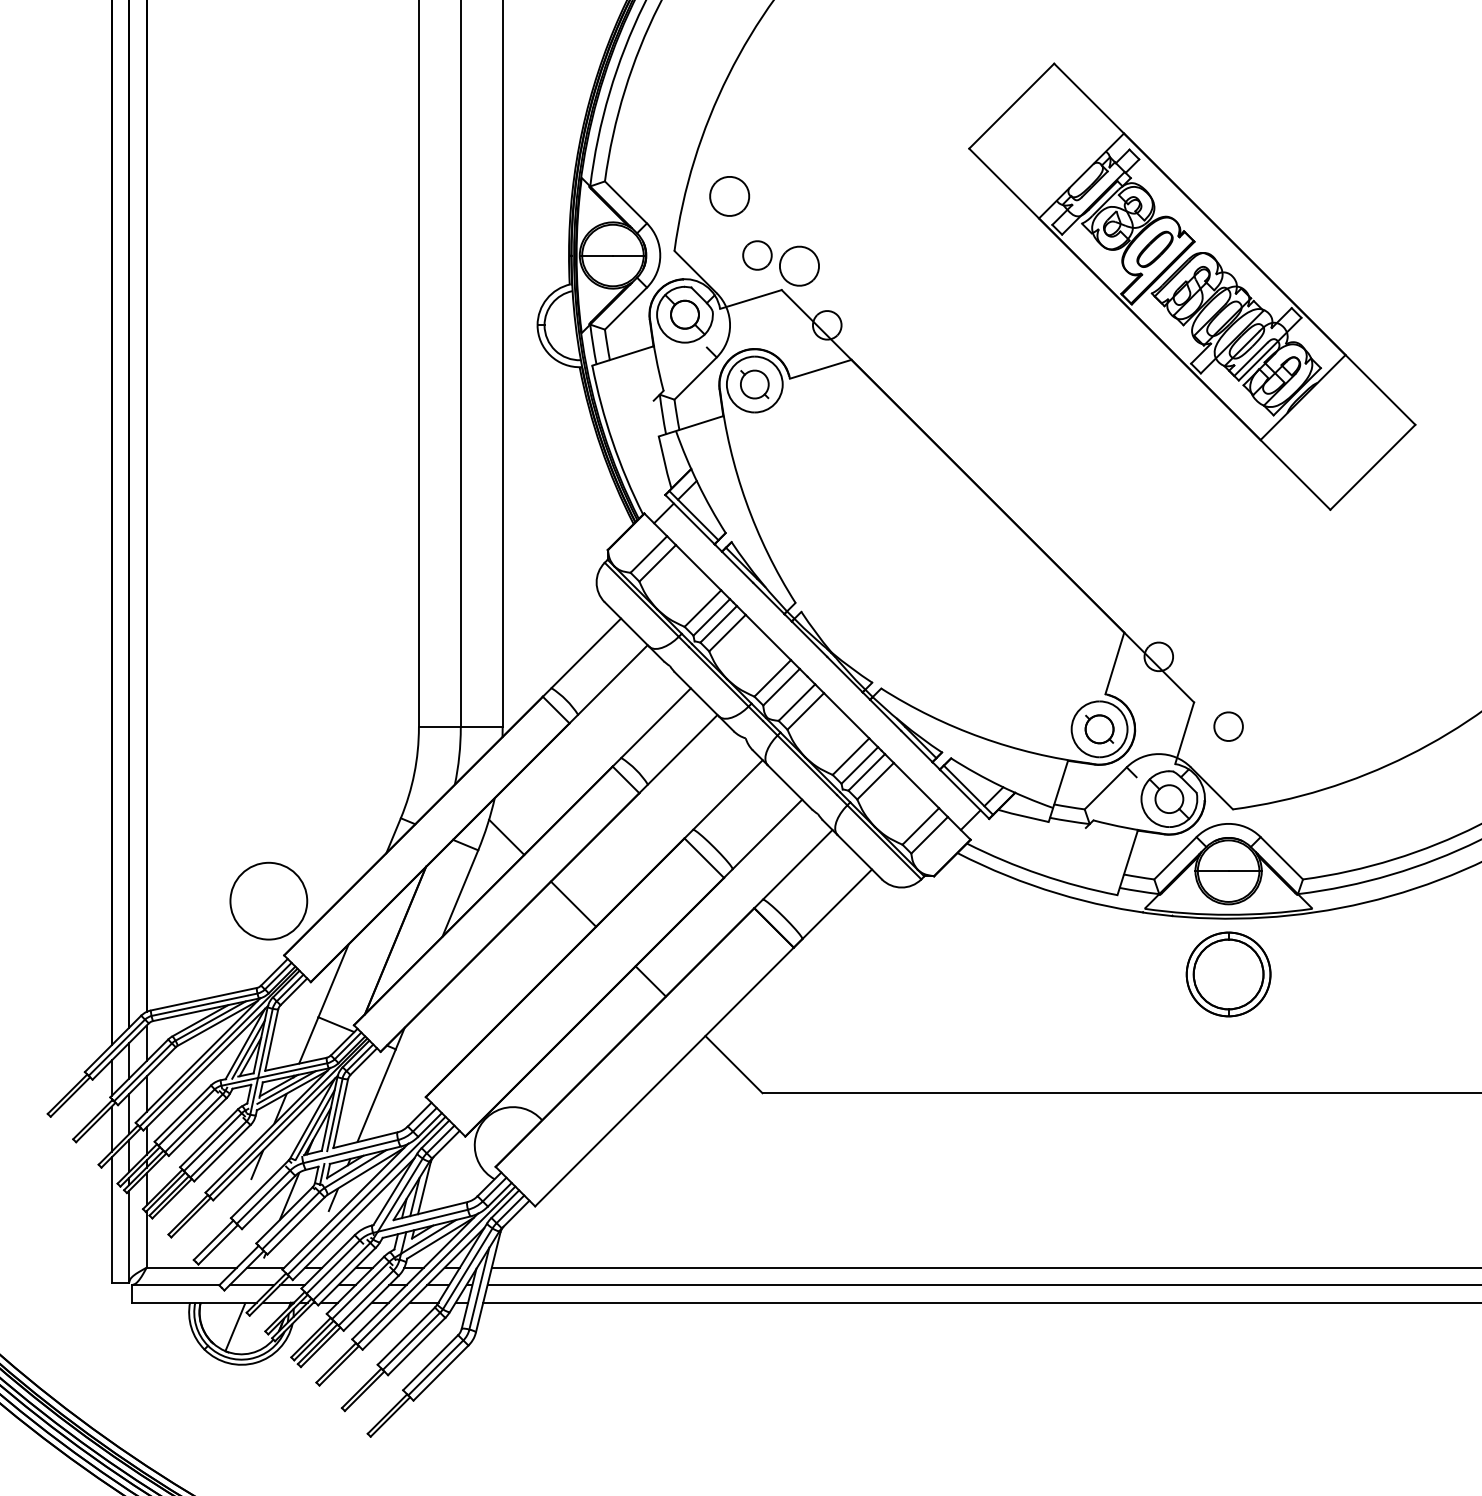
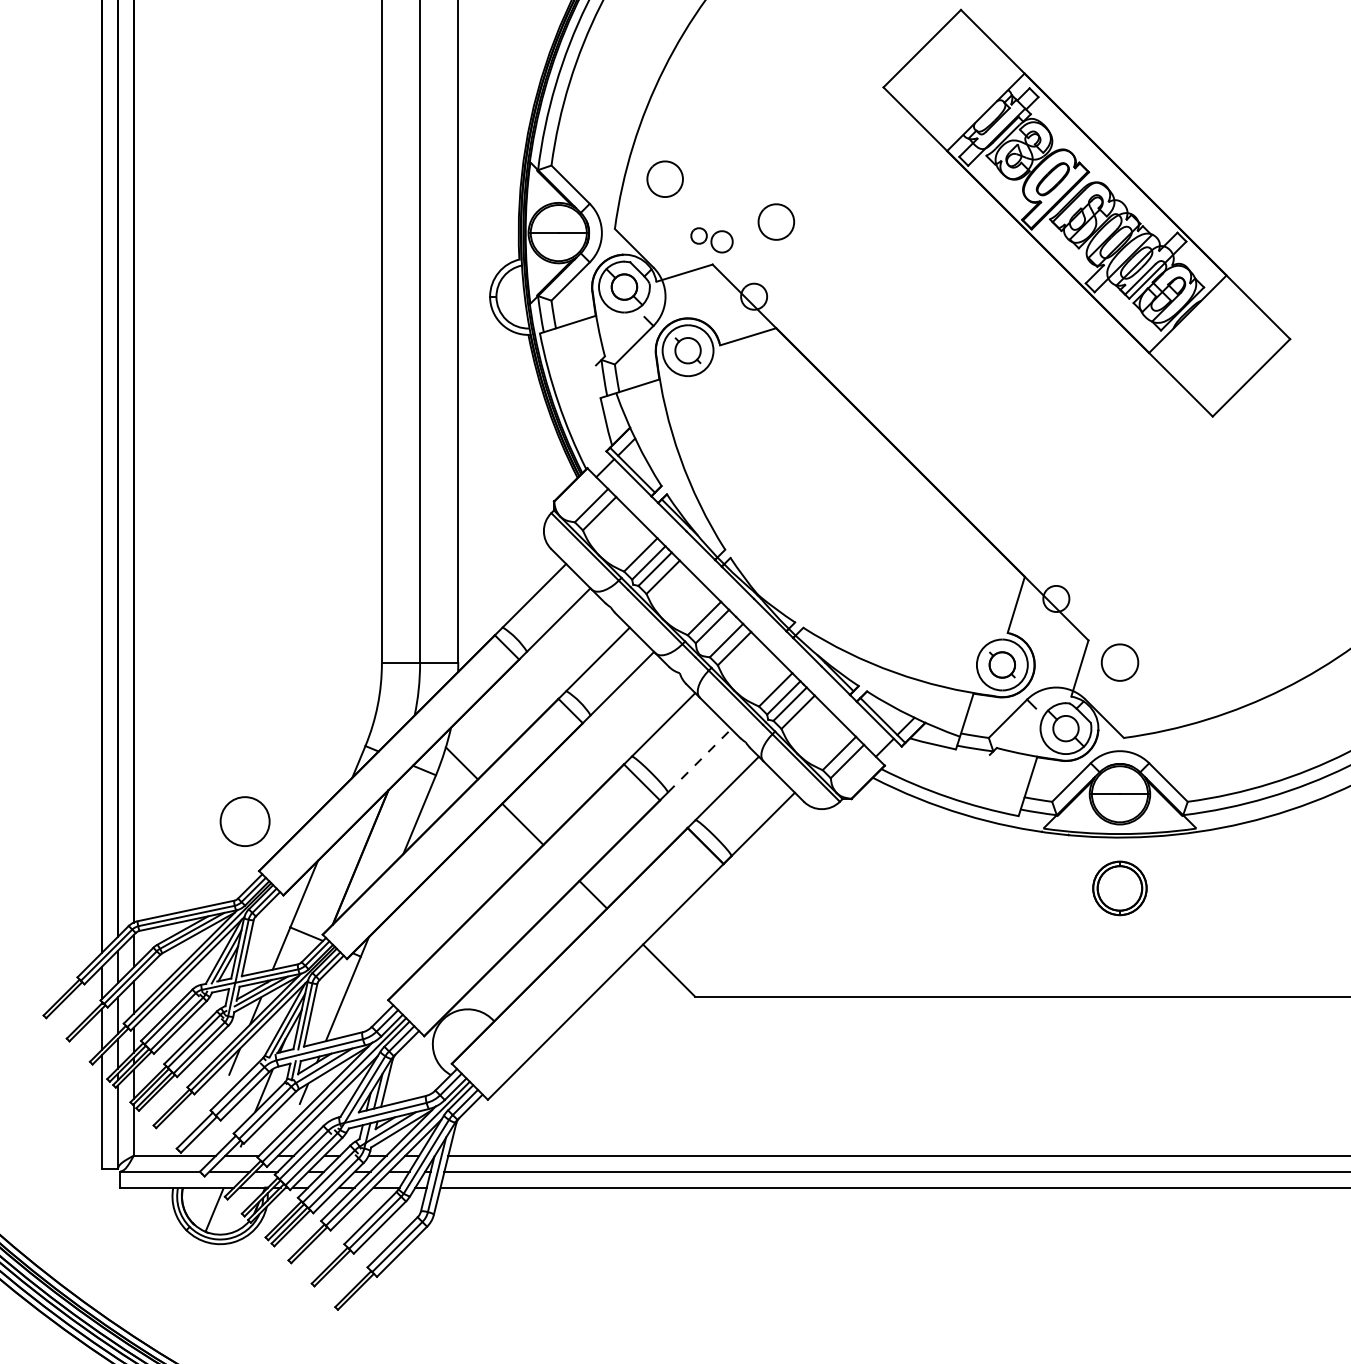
part: (851, 243) -> (776, 222), added
part: (780, 263) -> (711, 240), size x0.6
part: (1192, 286) -> (1087, 213), moved
part: (1228, 726) -> (1119, 662), size x1.4
line: (767, 834) -> (699, 760), solid -> dashed
circle: (268, 900) -> (244, 821), size x0.7
part: (1228, 974) -> (1119, 888), size x0.7

